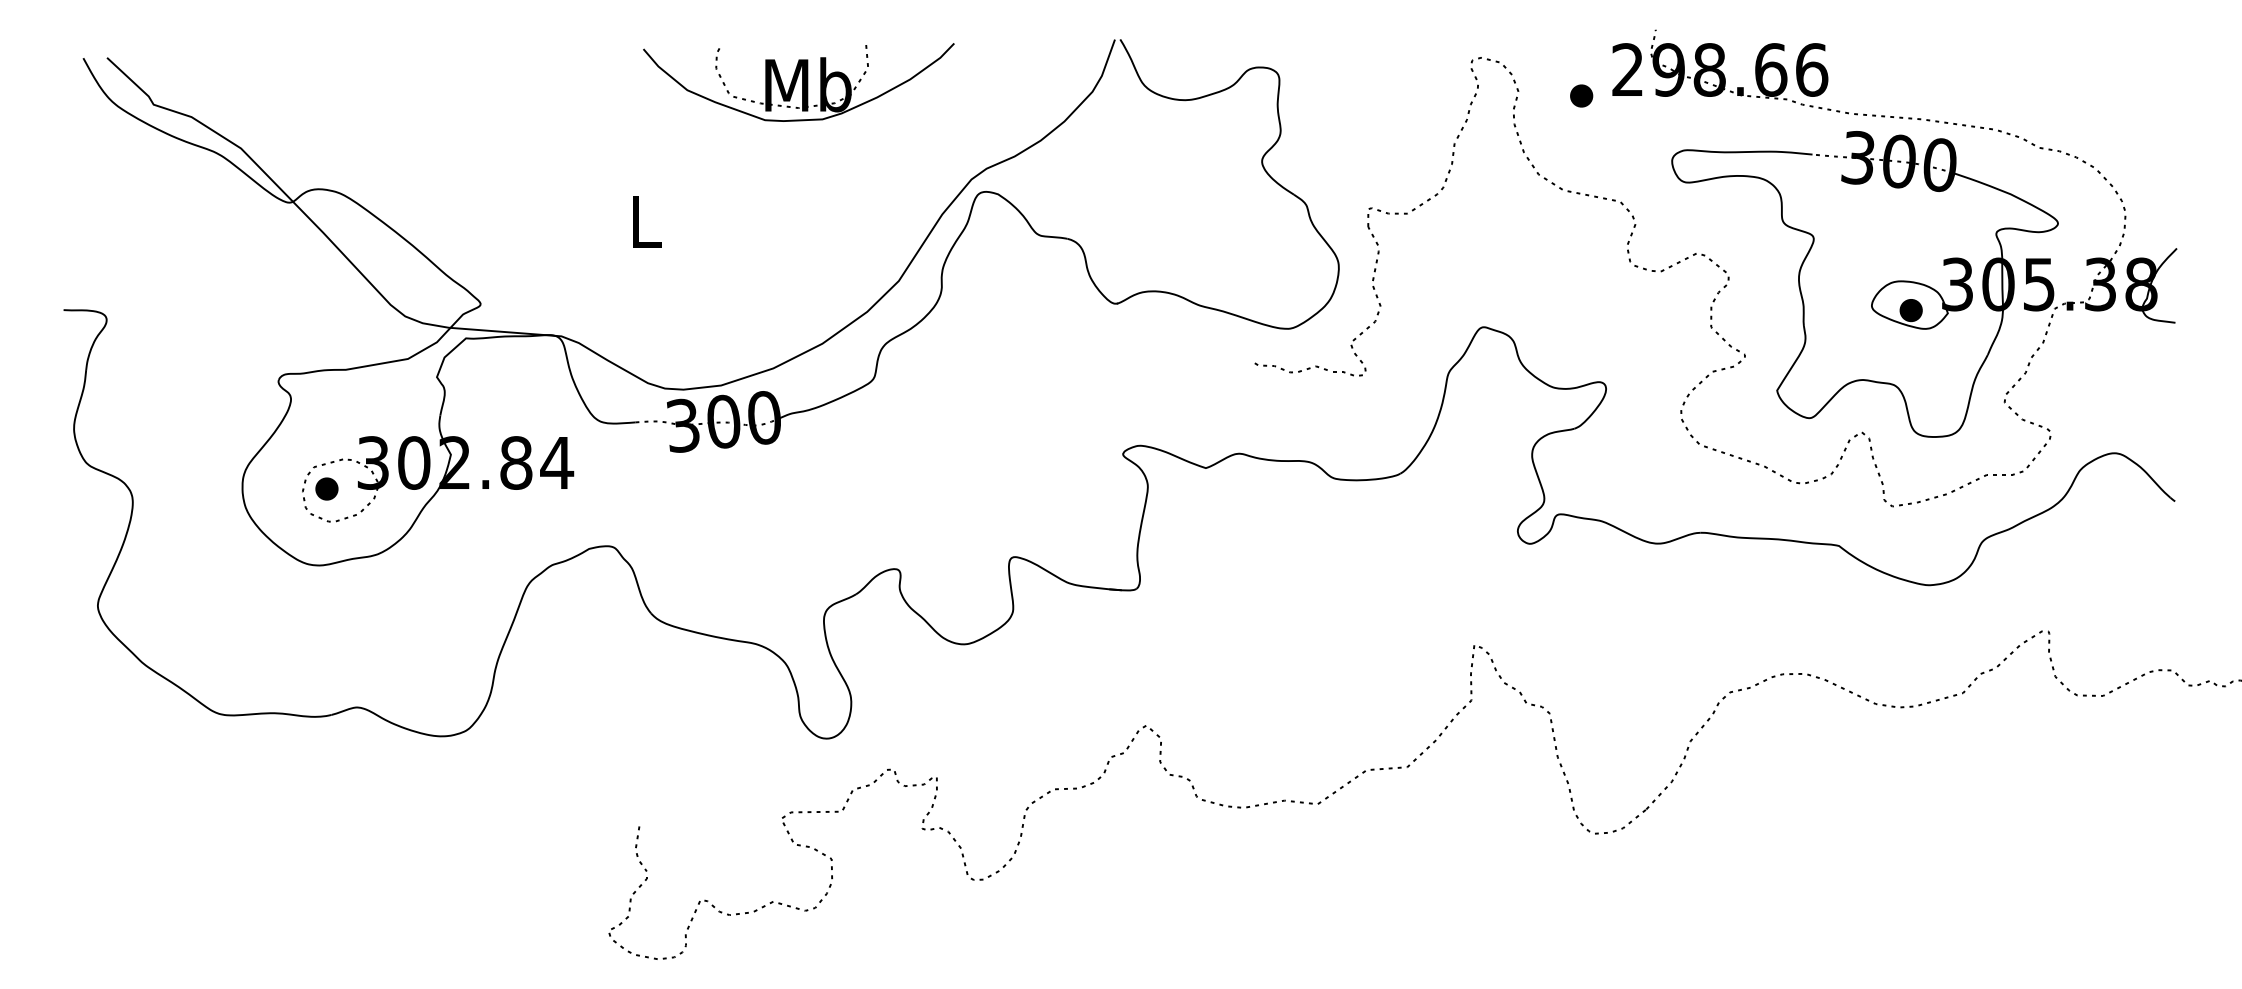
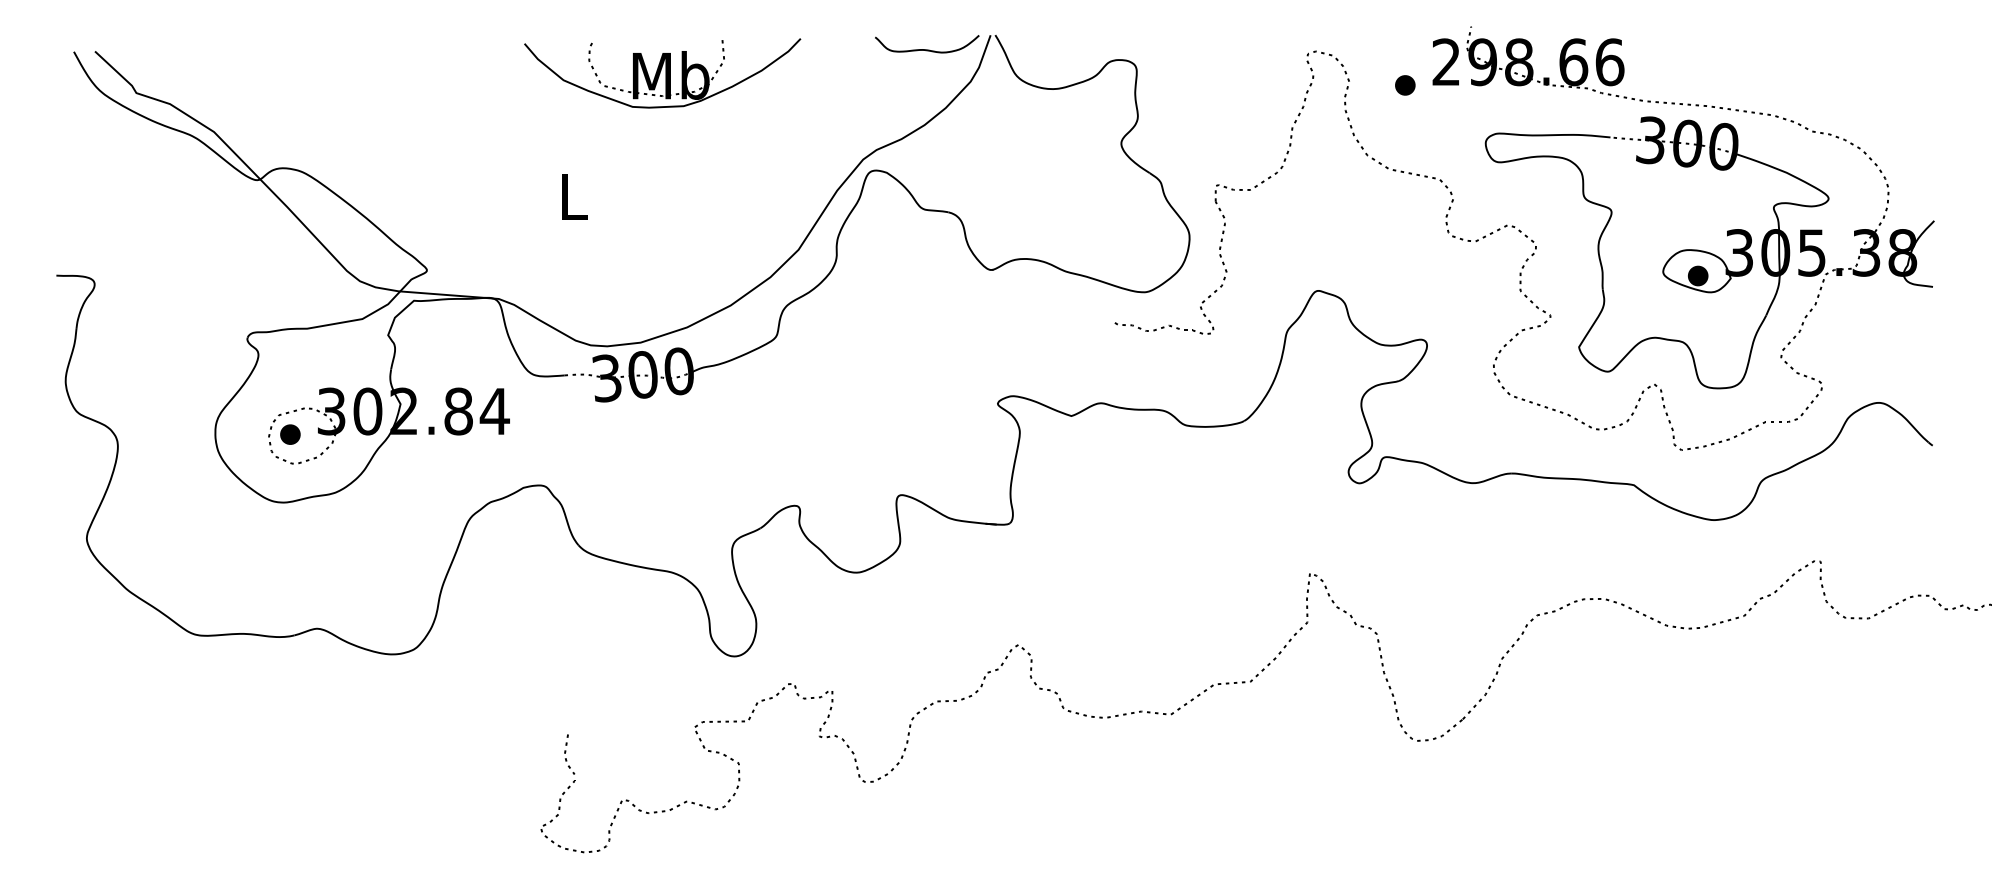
curve: (1043, 55) -> (927, 49), added
part: (798, 82) -> (662, 73), moved

